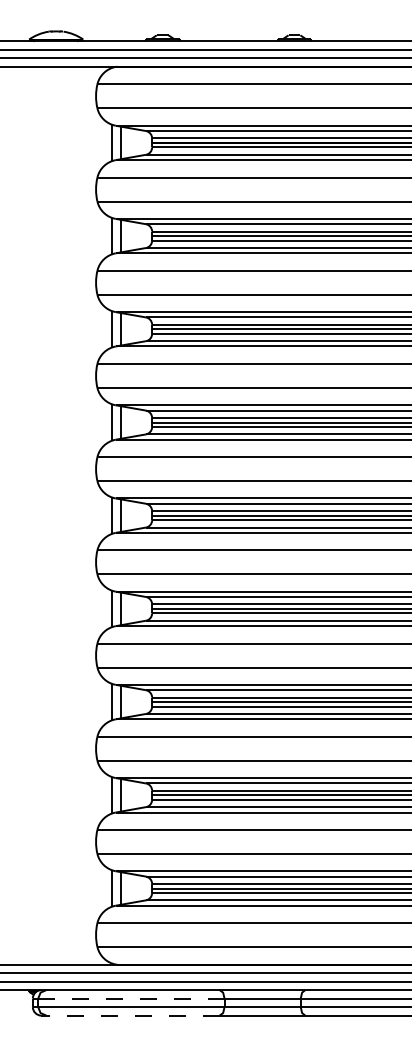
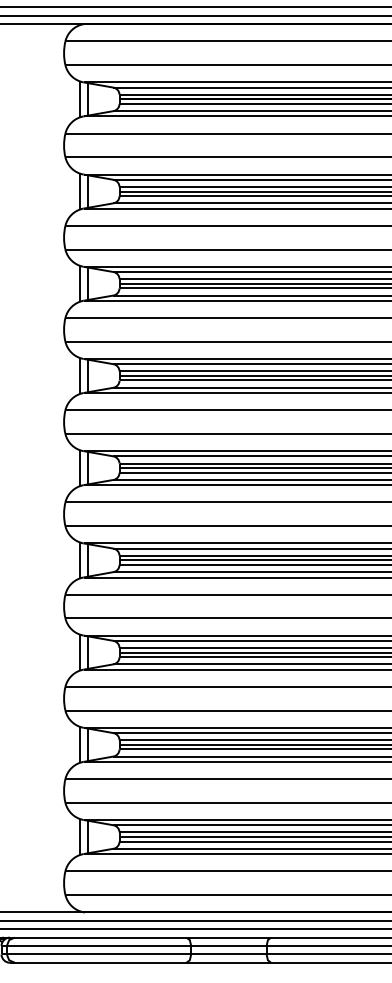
line: (131, 998) -> (99, 945), dashed -> solid
line: (132, 1015) -> (100, 962), dashed -> solid

